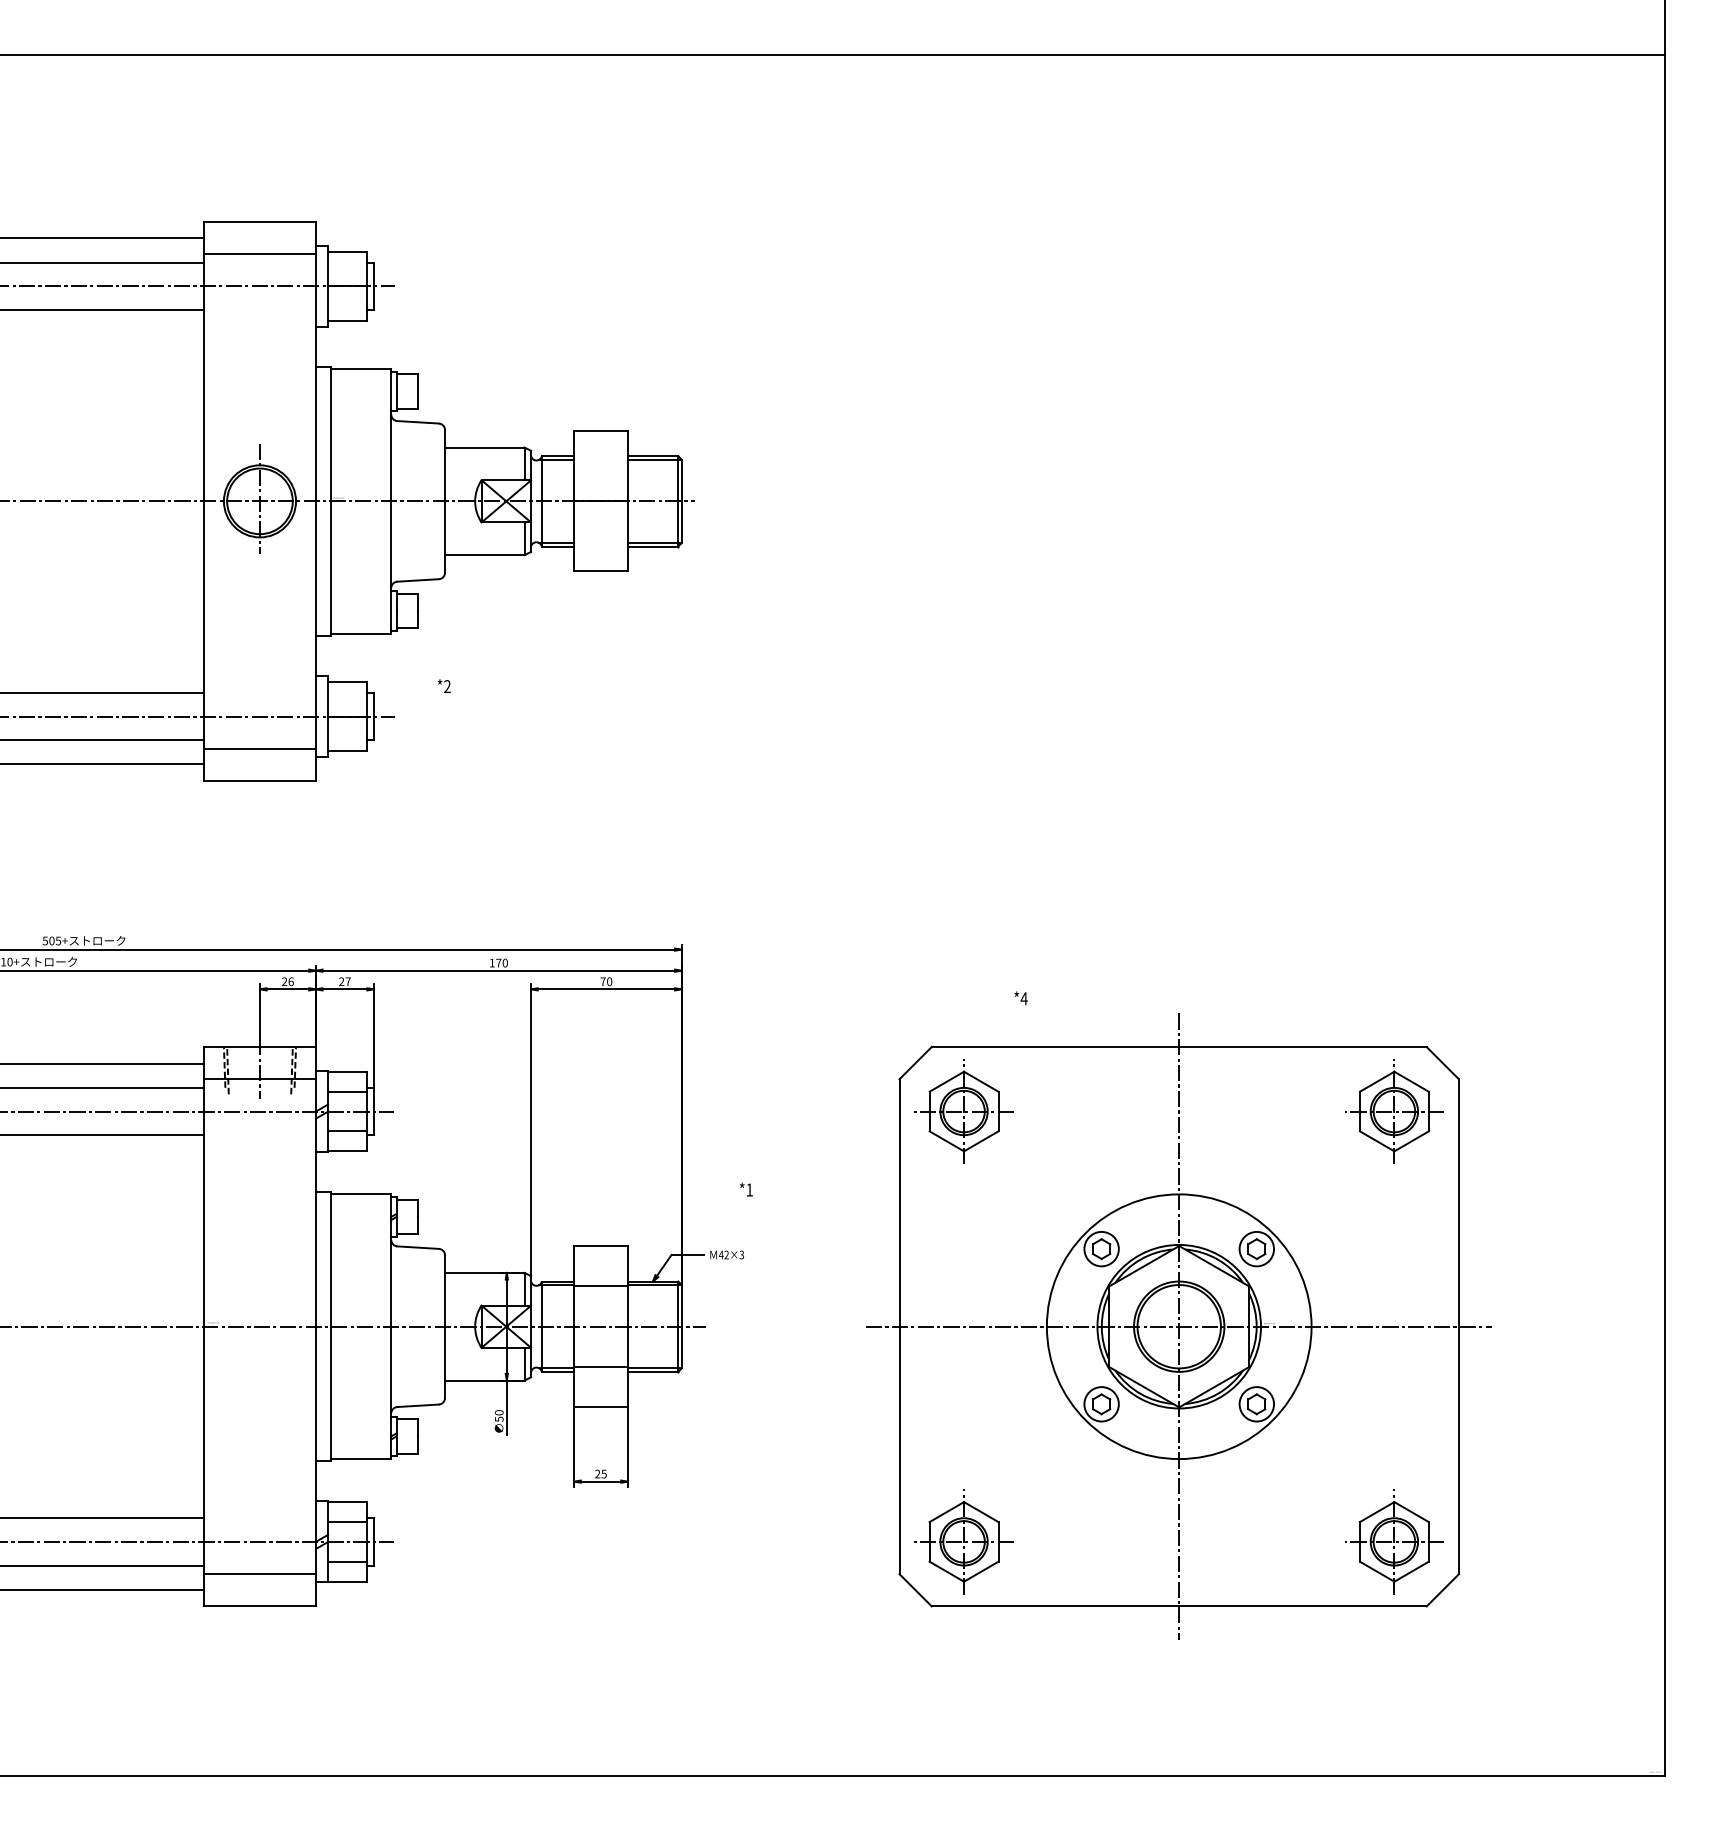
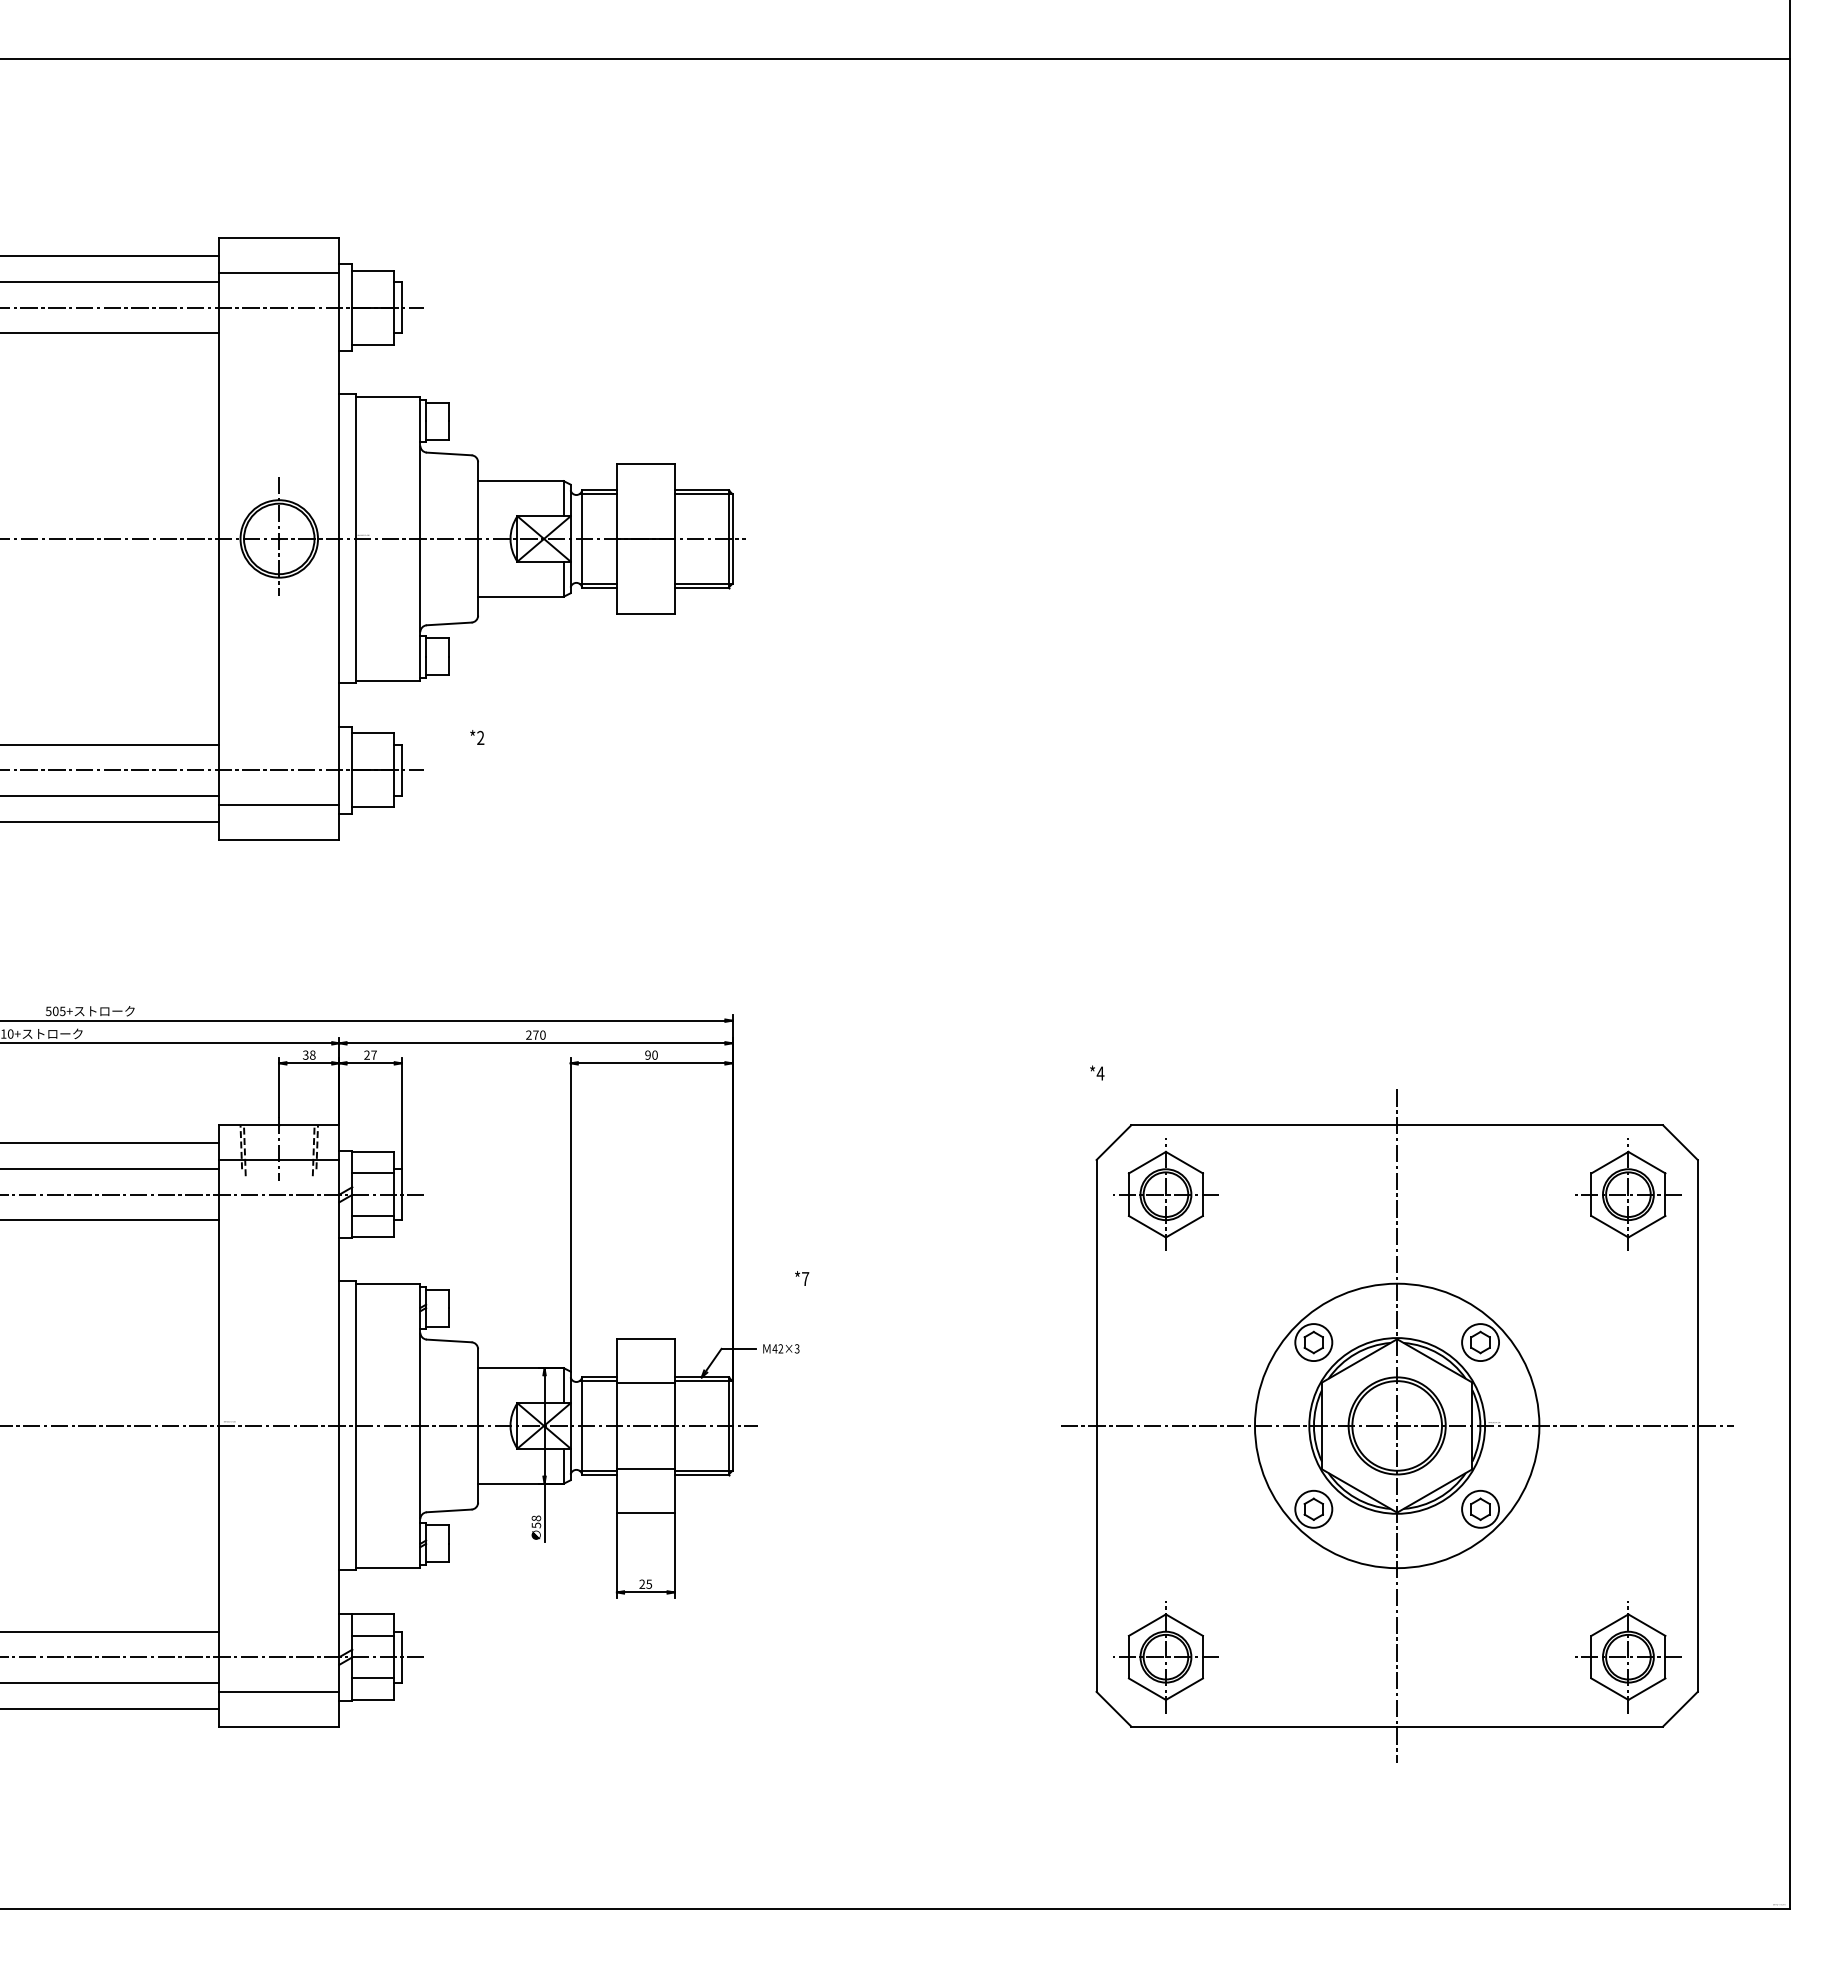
text: (491, 962) -> (528, 1034), 170 -> 270
text: (288, 981) -> (309, 1054), 26 -> 38
text: (602, 981) -> (647, 1054), 70 -> 90
text: (749, 1189) -> (805, 1278), *1 -> *7
part: (1179, 1326) -> (1397, 1425), moved
text: (499, 1412) -> (536, 1518), 50 -> 58

